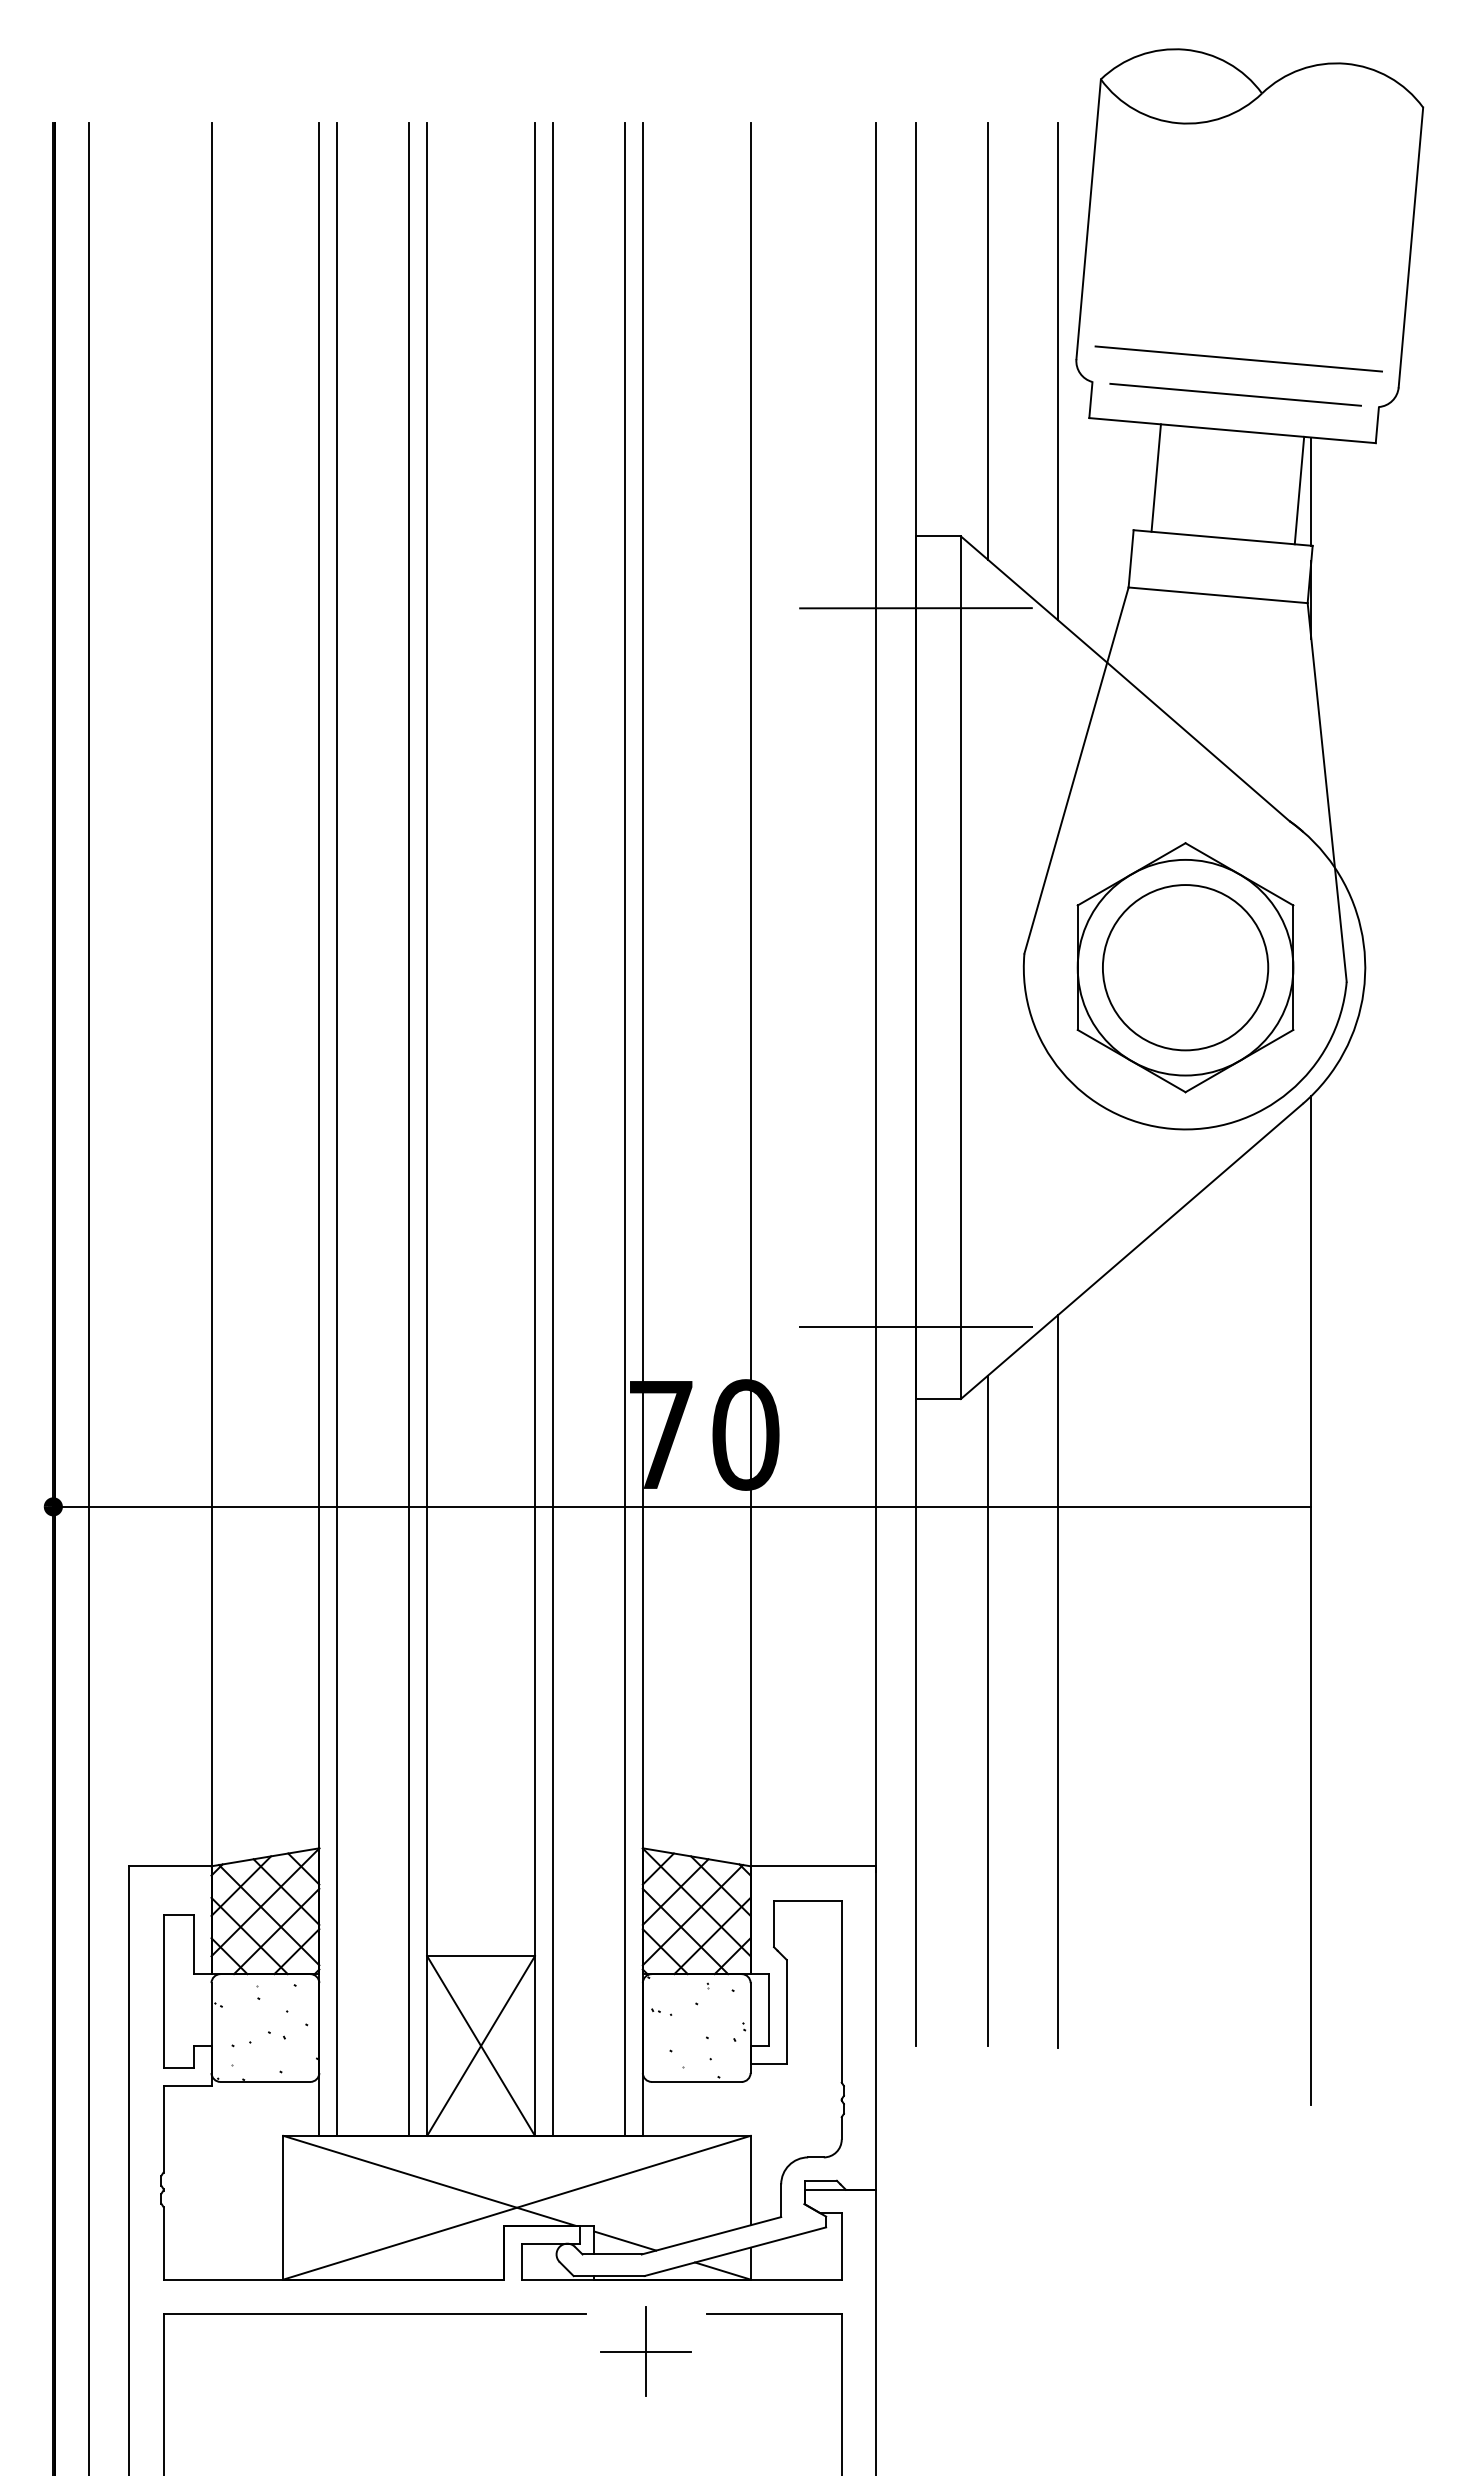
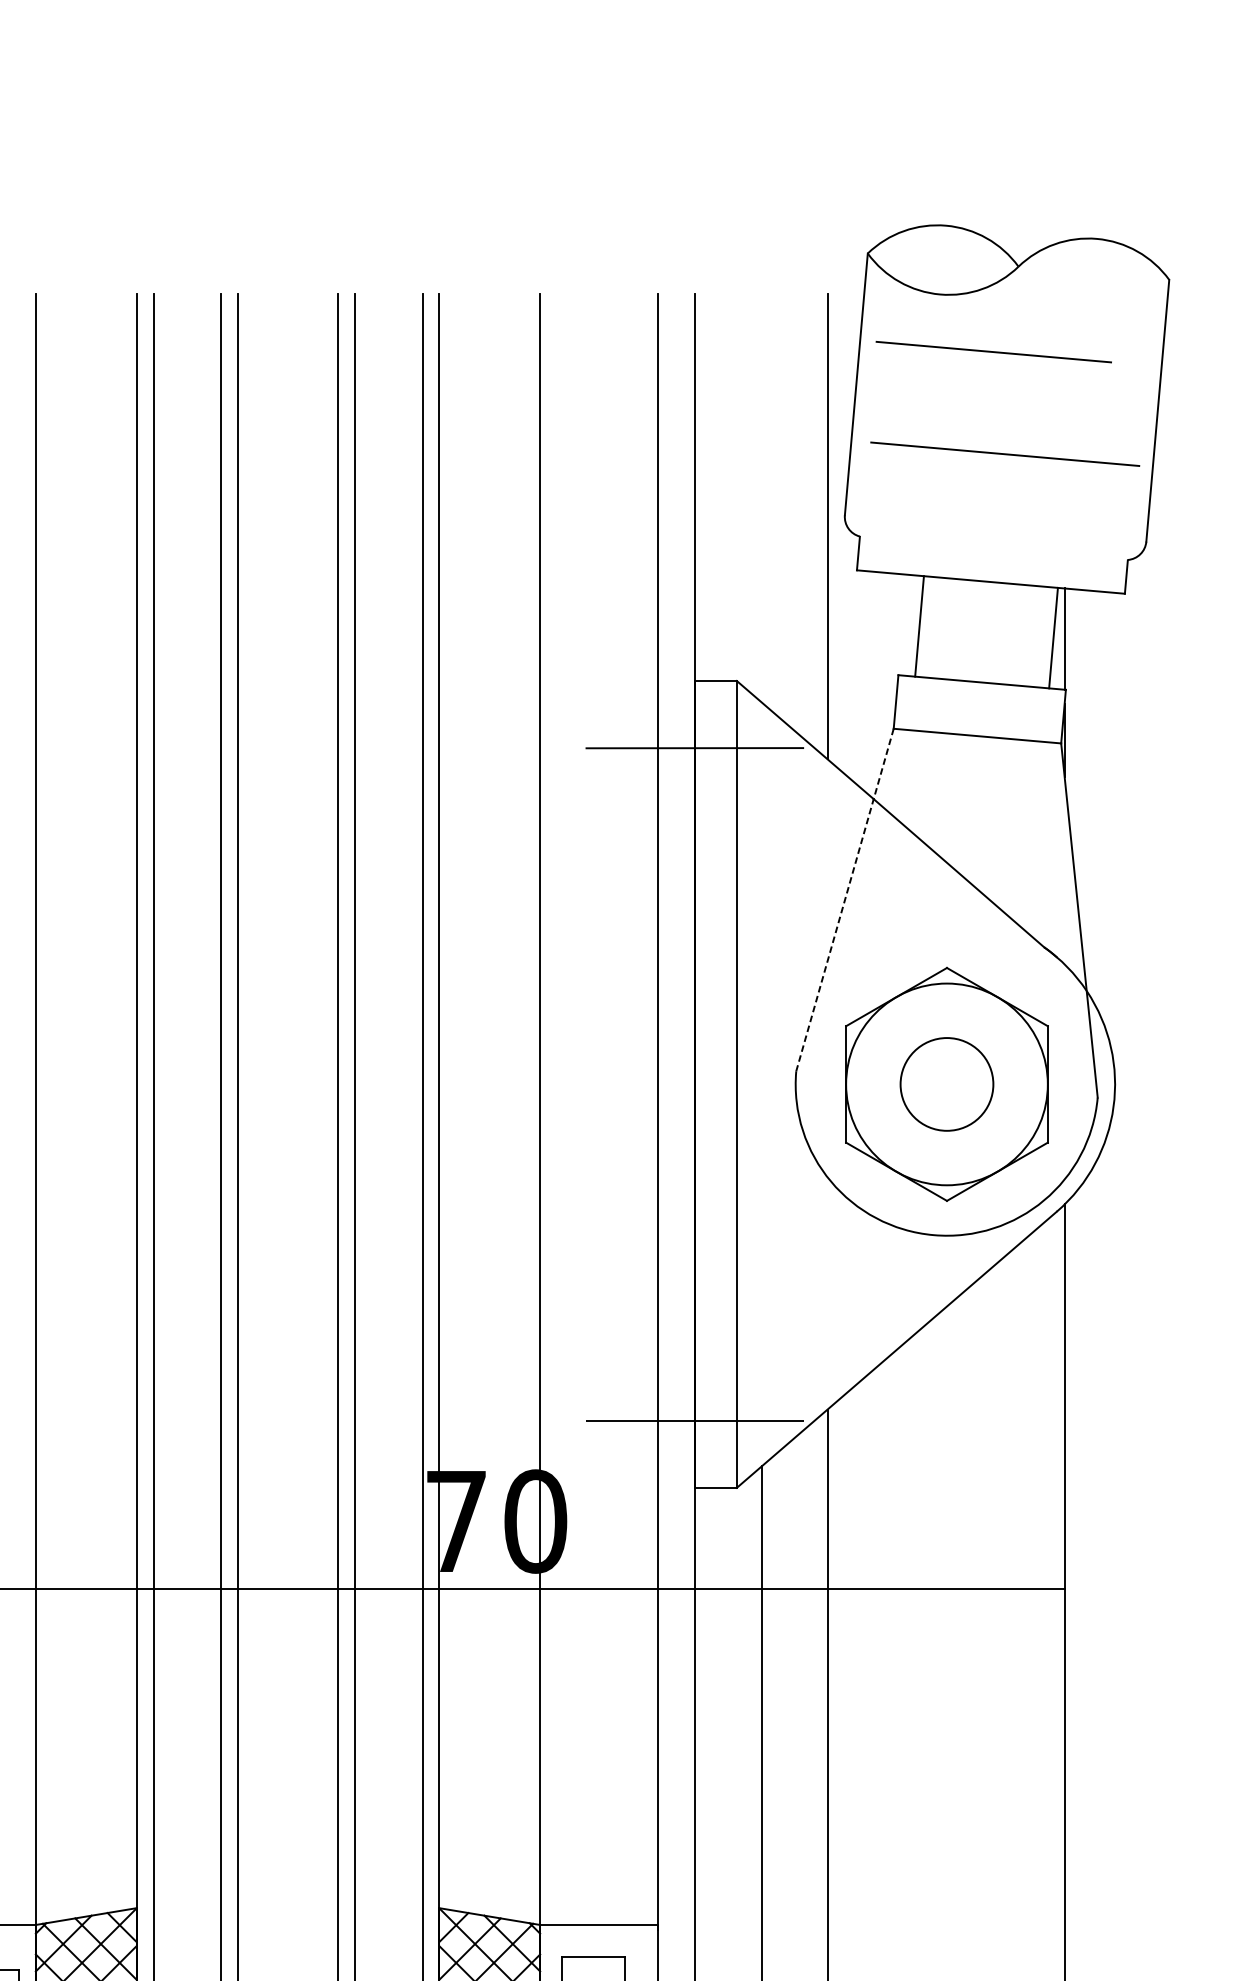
line: (987, 341) -> (761, 498), removed
line: (1238, 358) -> (1004, 453), moved
line: (1235, 394) -> (993, 351), moved
line: (1076, 771) -> (844, 900), solid -> dashed
circle: (1185, 967) -> (946, 1084), size x0.6

